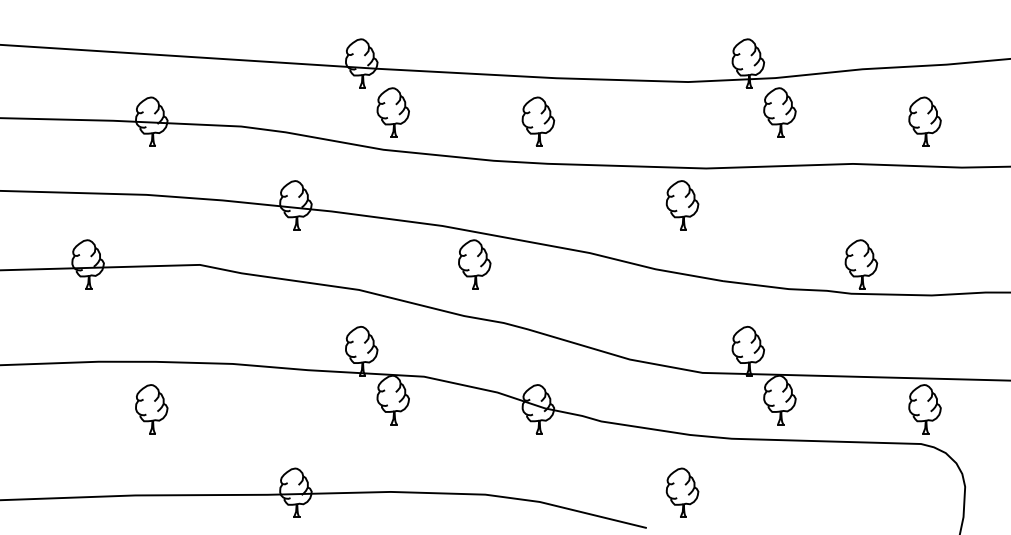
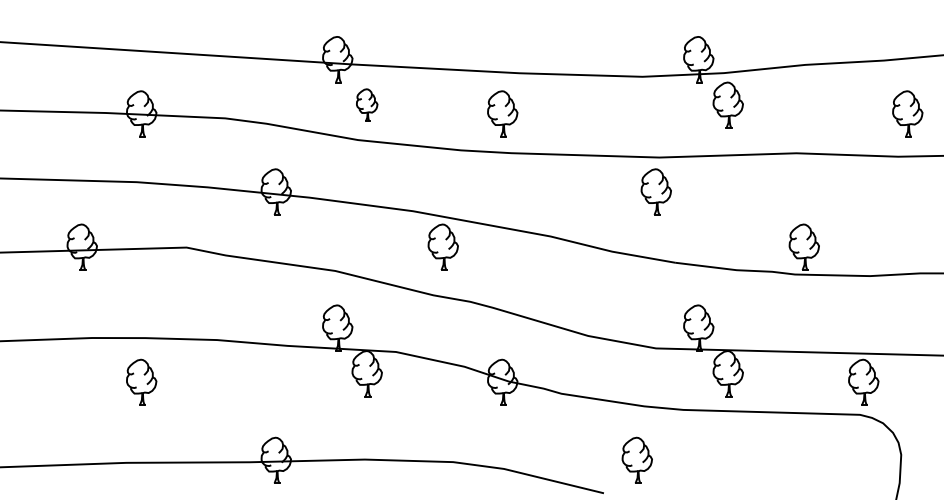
part: (392, 111) -> (366, 104), size x0.7
part: (924, 121) -> (907, 113), moved
part: (681, 204) -> (655, 191), moved

